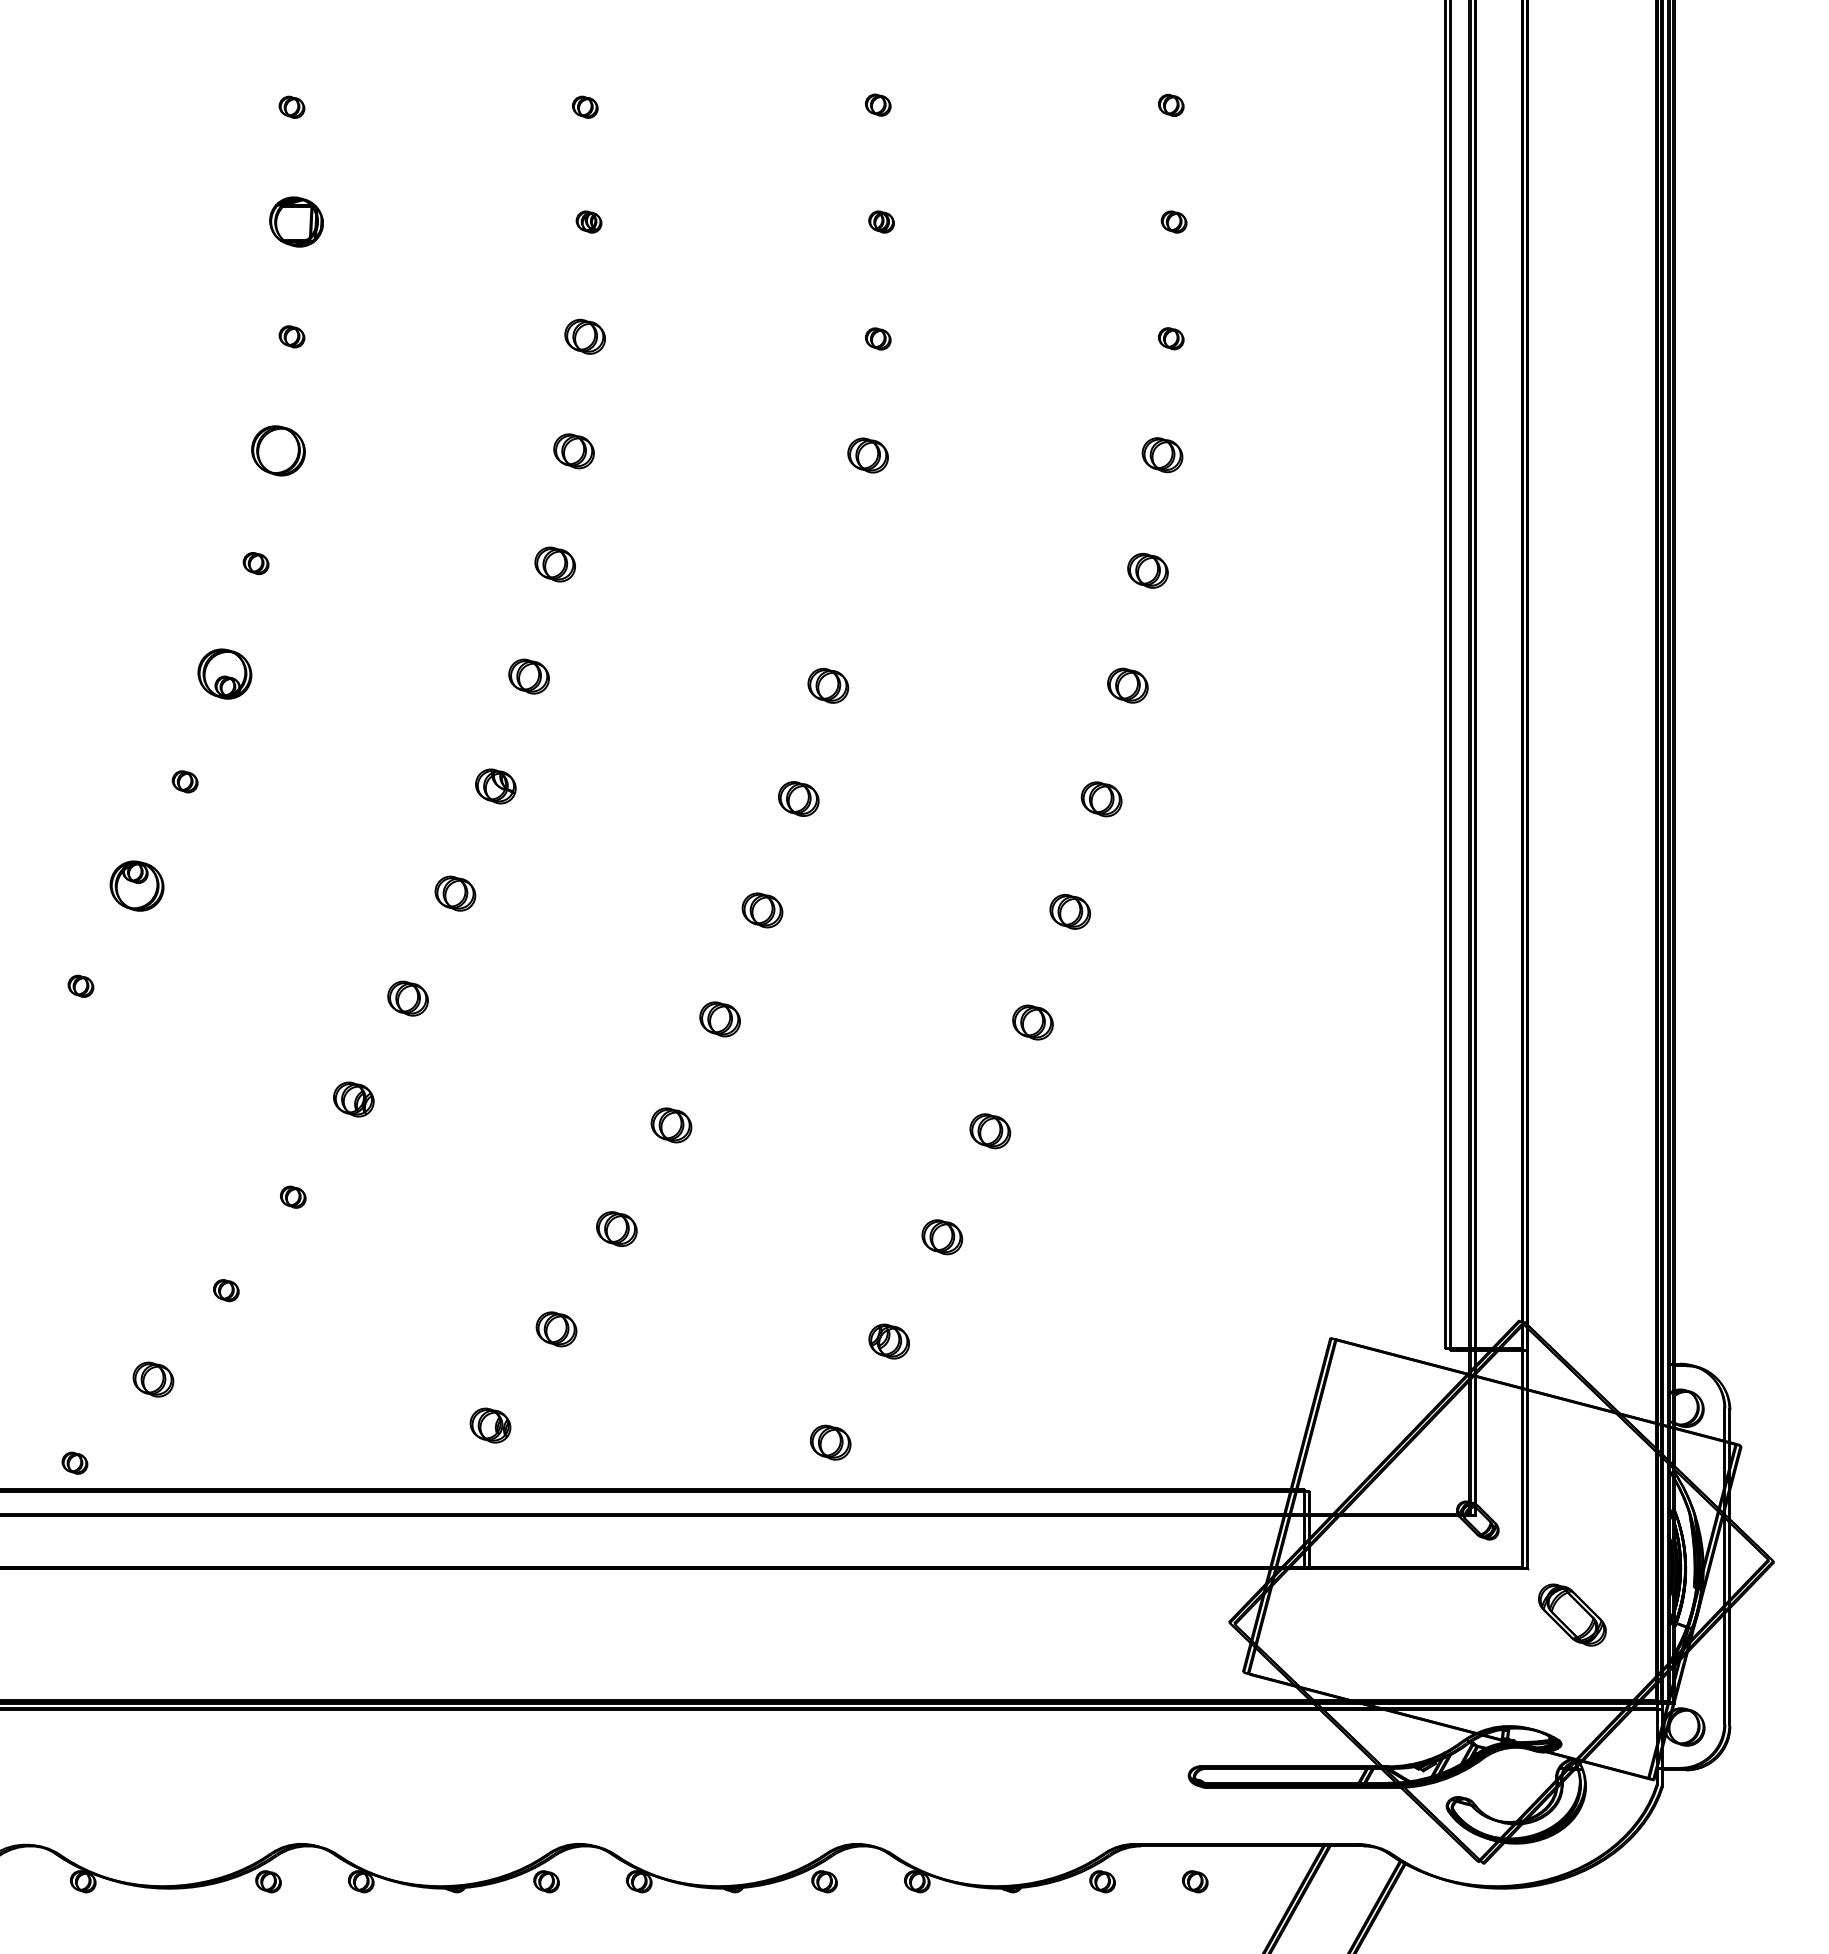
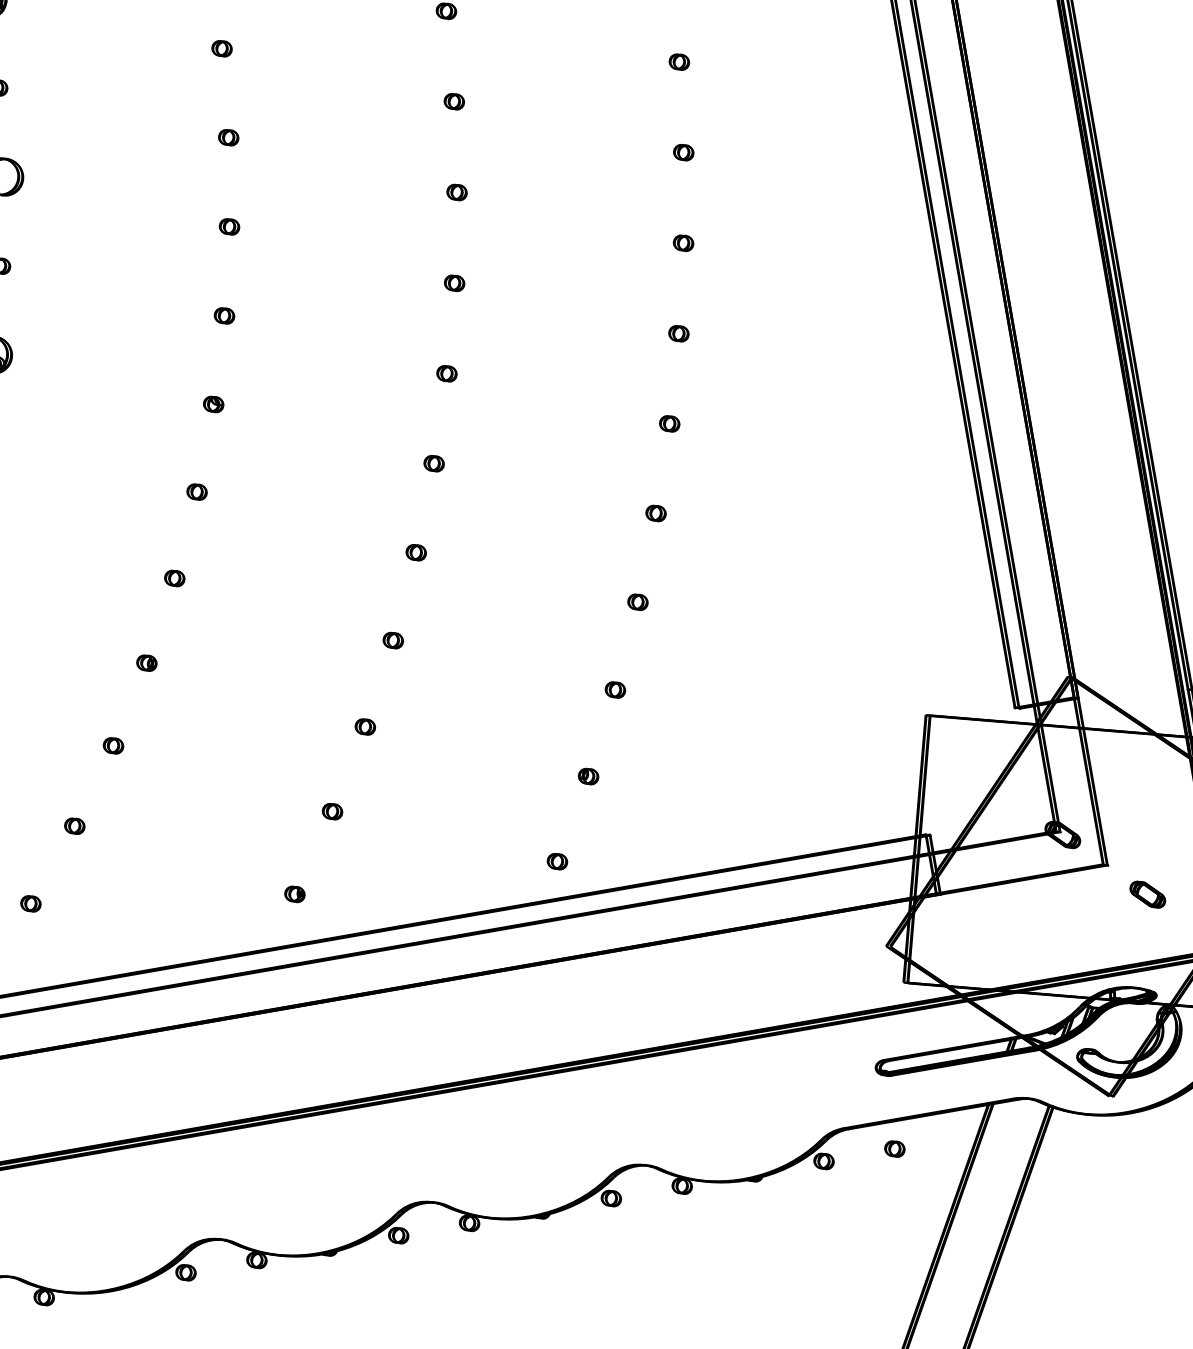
part: (585, 336) -> (222, 48), size x0.62
part: (573, 450) -> (228, 137), size x0.62
part: (1162, 454) -> (679, 61), size x0.62
part: (868, 455) -> (454, 101), size x0.62
part: (555, 564) -> (229, 226), size x0.62
part: (851, 570) -> (456, 191), added
part: (1147, 570) -> (683, 152), size x0.62
part: (529, 675) -> (224, 315), size x0.62
part: (828, 685) -> (454, 283), size x0.62
part: (1127, 685) -> (683, 243), size x0.62
part: (495, 785) -> (213, 403), size x0.62
part: (798, 798) -> (446, 373), size x0.62
part: (1101, 799) -> (678, 333), size x0.62
part: (455, 893) -> (197, 491), size x0.62
part: (762, 909) -> (434, 463), size x0.62
part: (1069, 911) -> (669, 423), size x0.62
part: (407, 997) -> (174, 577), size x0.62
part: (719, 1018) -> (415, 552), size x0.62
part: (1032, 1022) -> (655, 513), size x0.62
part: (353, 1099) -> (146, 663), size x0.62
part: (671, 1125) -> (393, 640), size x0.62
part: (990, 1130) -> (637, 601), size x0.62
part: (616, 1228) -> (364, 726), size x0.62
part: (942, 1237) -> (615, 690), size x0.62
part: (556, 1328) -> (332, 811), size x0.62
part: (888, 1340) -> (587, 776), size x0.62
part: (153, 1378) -> (30, 903), size x0.62
part: (490, 1425) -> (294, 894), size x0.62
part: (830, 1441) -> (557, 861), size x0.62
part: (1572, 1614) -> (1147, 894), size x0.62

